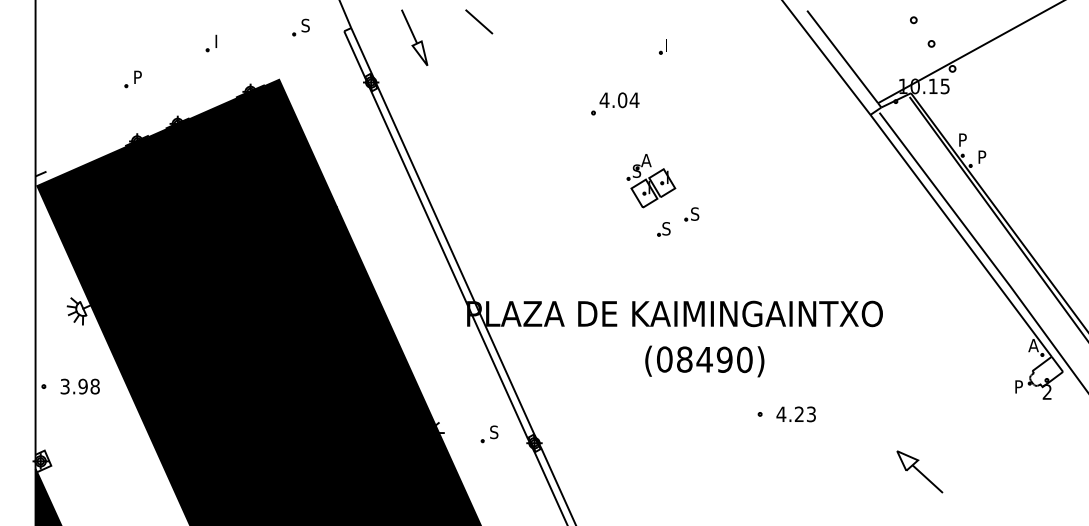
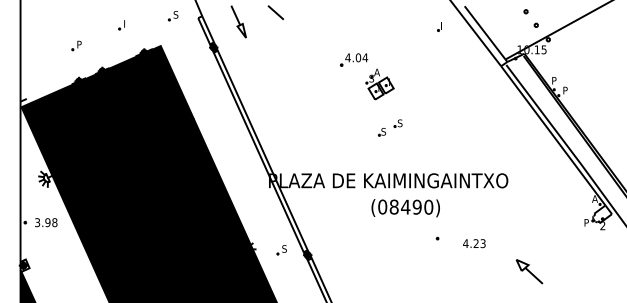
part: (662, 45) -> (439, 26), moved
part: (650, 181) -> (379, 84), moved
text: (796, 414) -> (474, 243), moved

